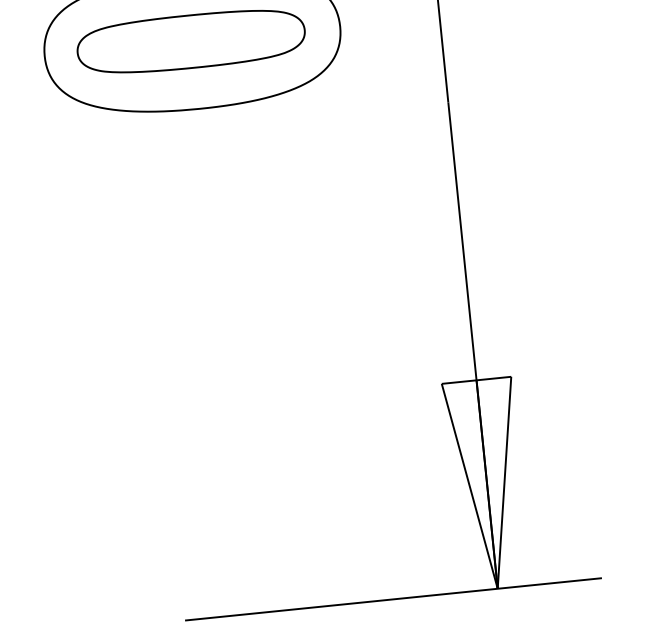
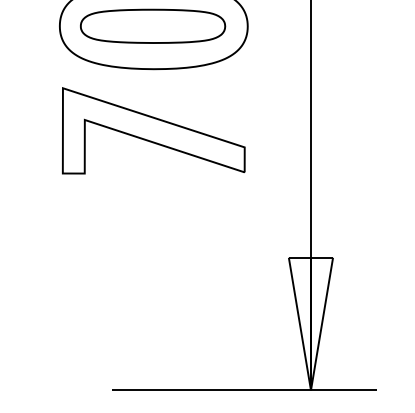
part: (208, 205) -> (153, 130), added

